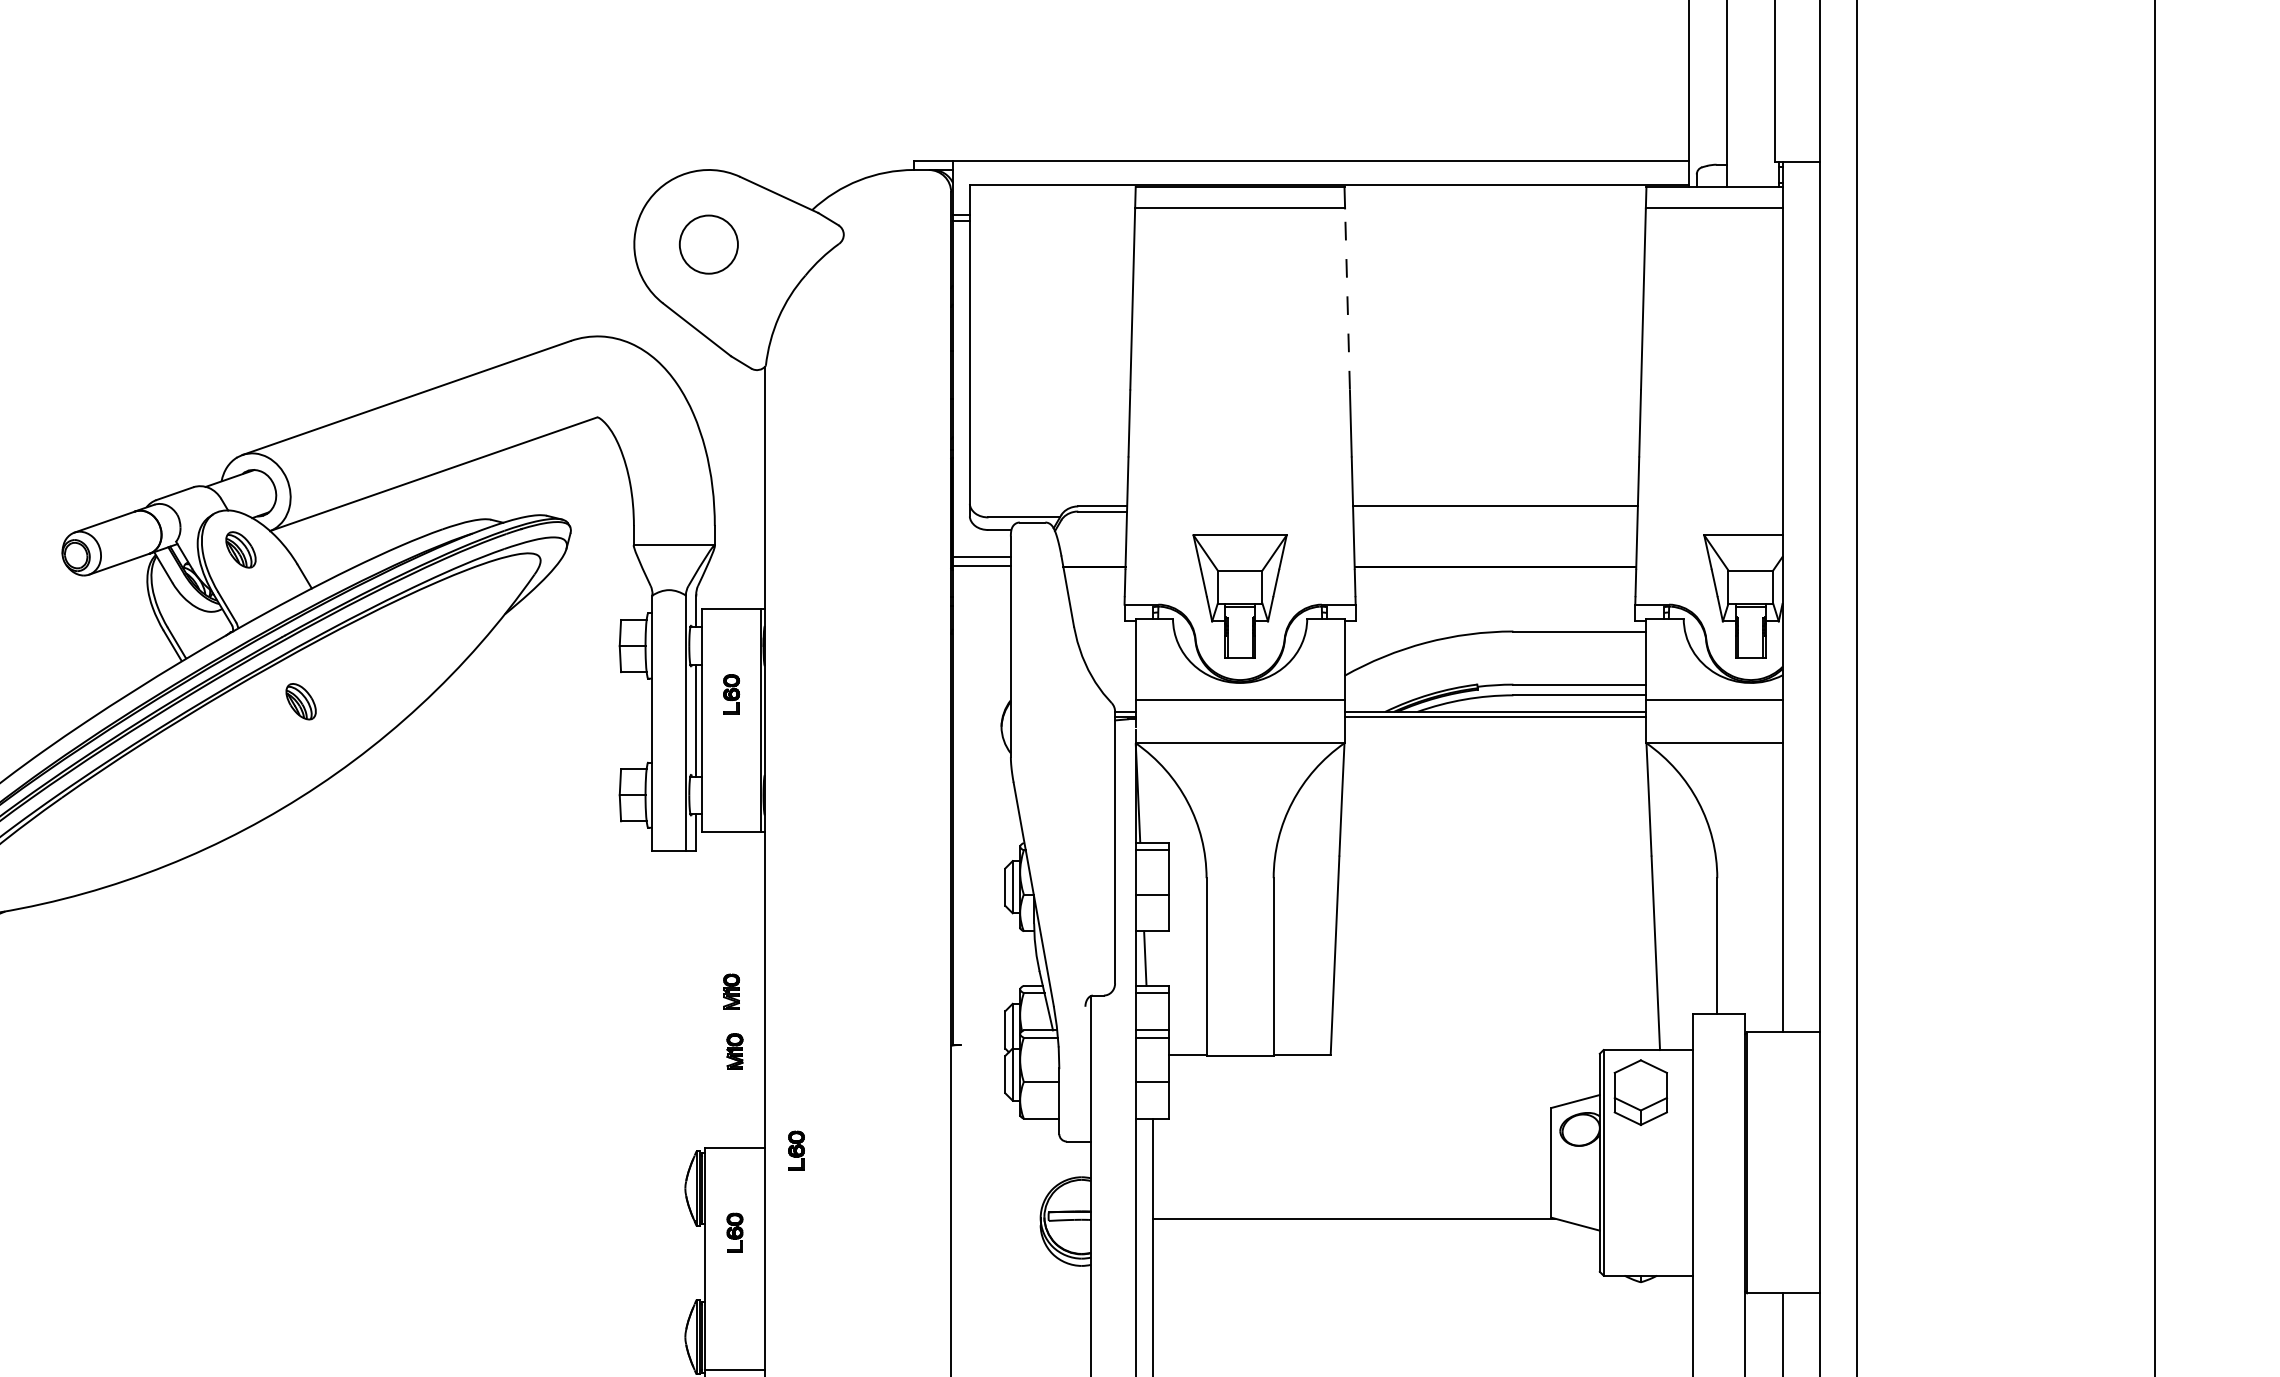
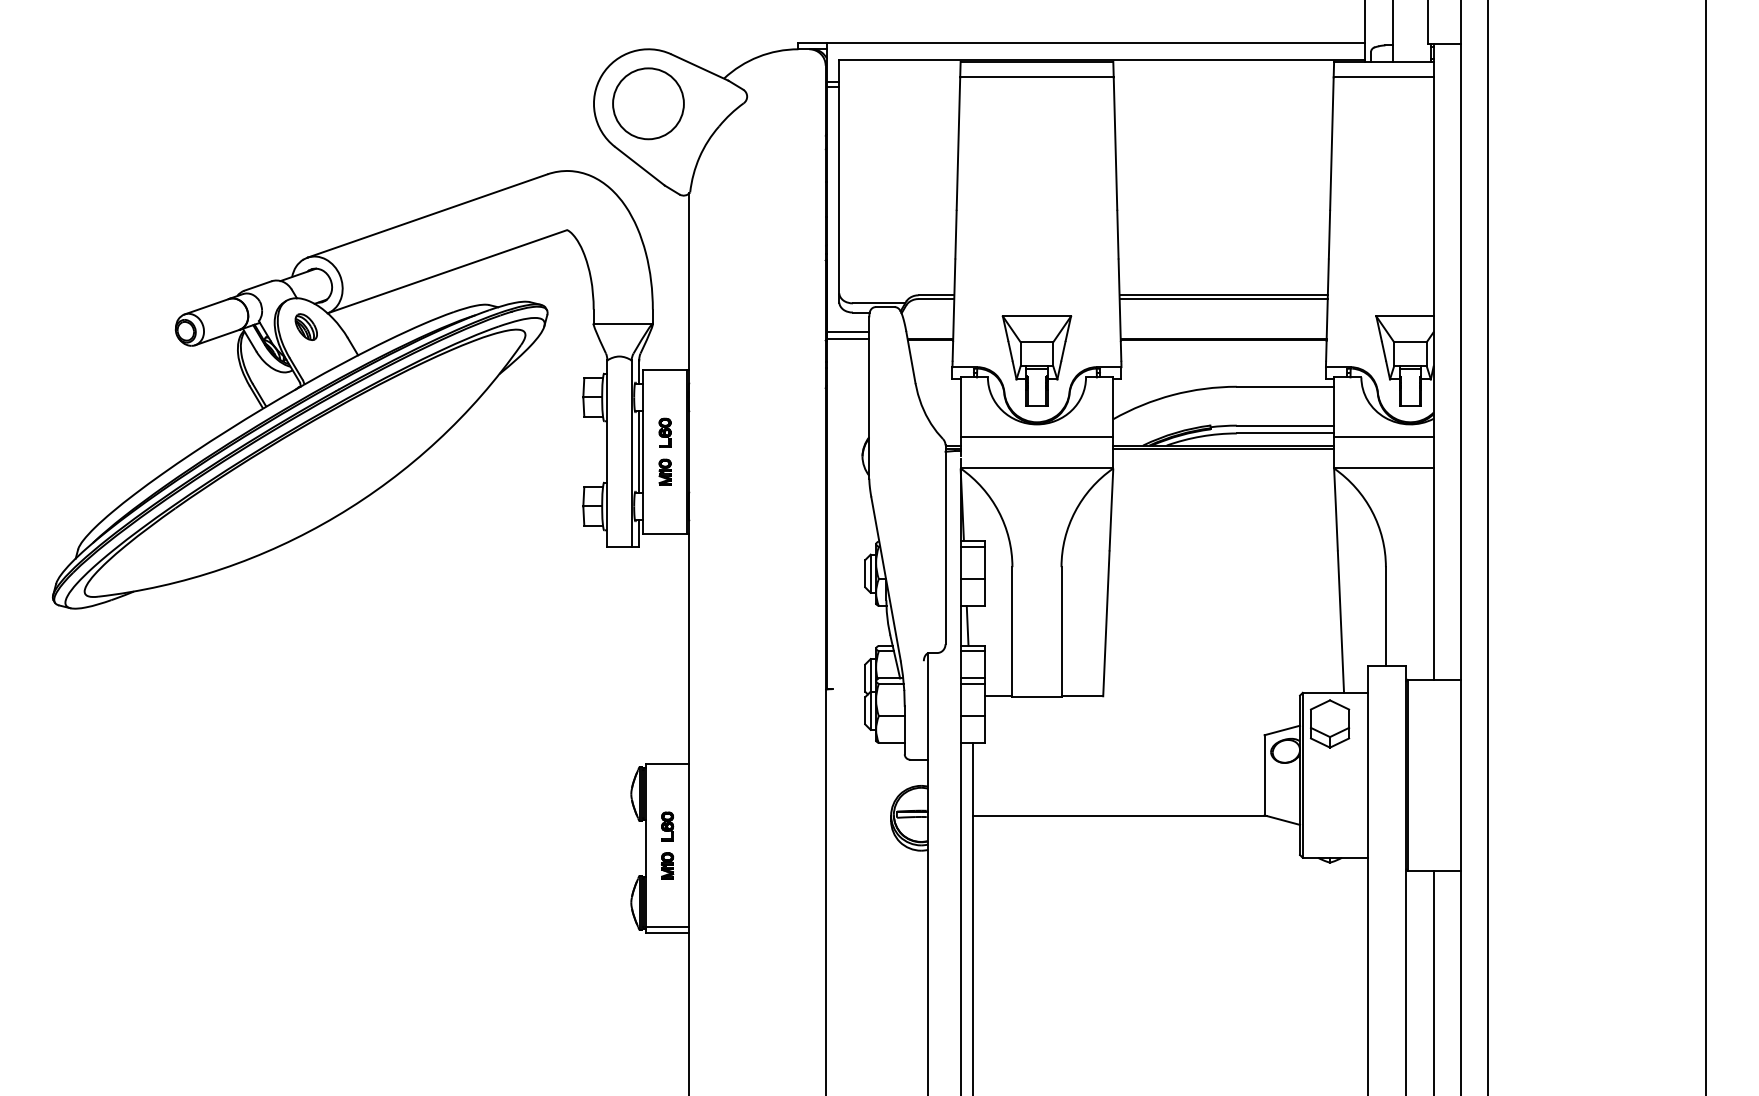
circle: (708, 244) -> (648, 103), size x1.67
line: (1347, 298) -> (1115, 143), dashed -> solid
line: (1495, 512) -> (1223, 299), added
part: (299, 700) -> (349, 437), removed
part: (730, 990) -> (664, 471), moved
part: (734, 1050) -> (667, 865), moved
part: (796, 1150) -> (712, 766), removed

